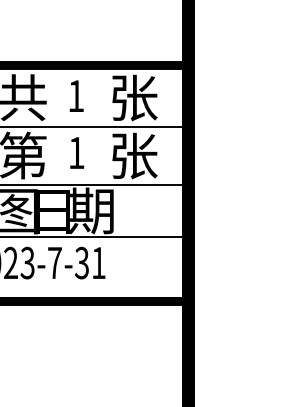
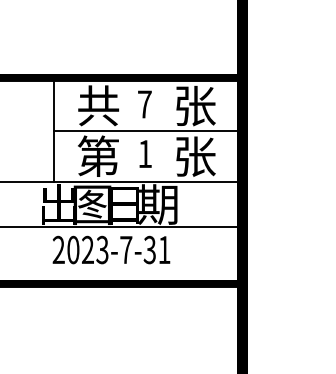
text: (75, 96) -> (144, 104), 1 -> 7

